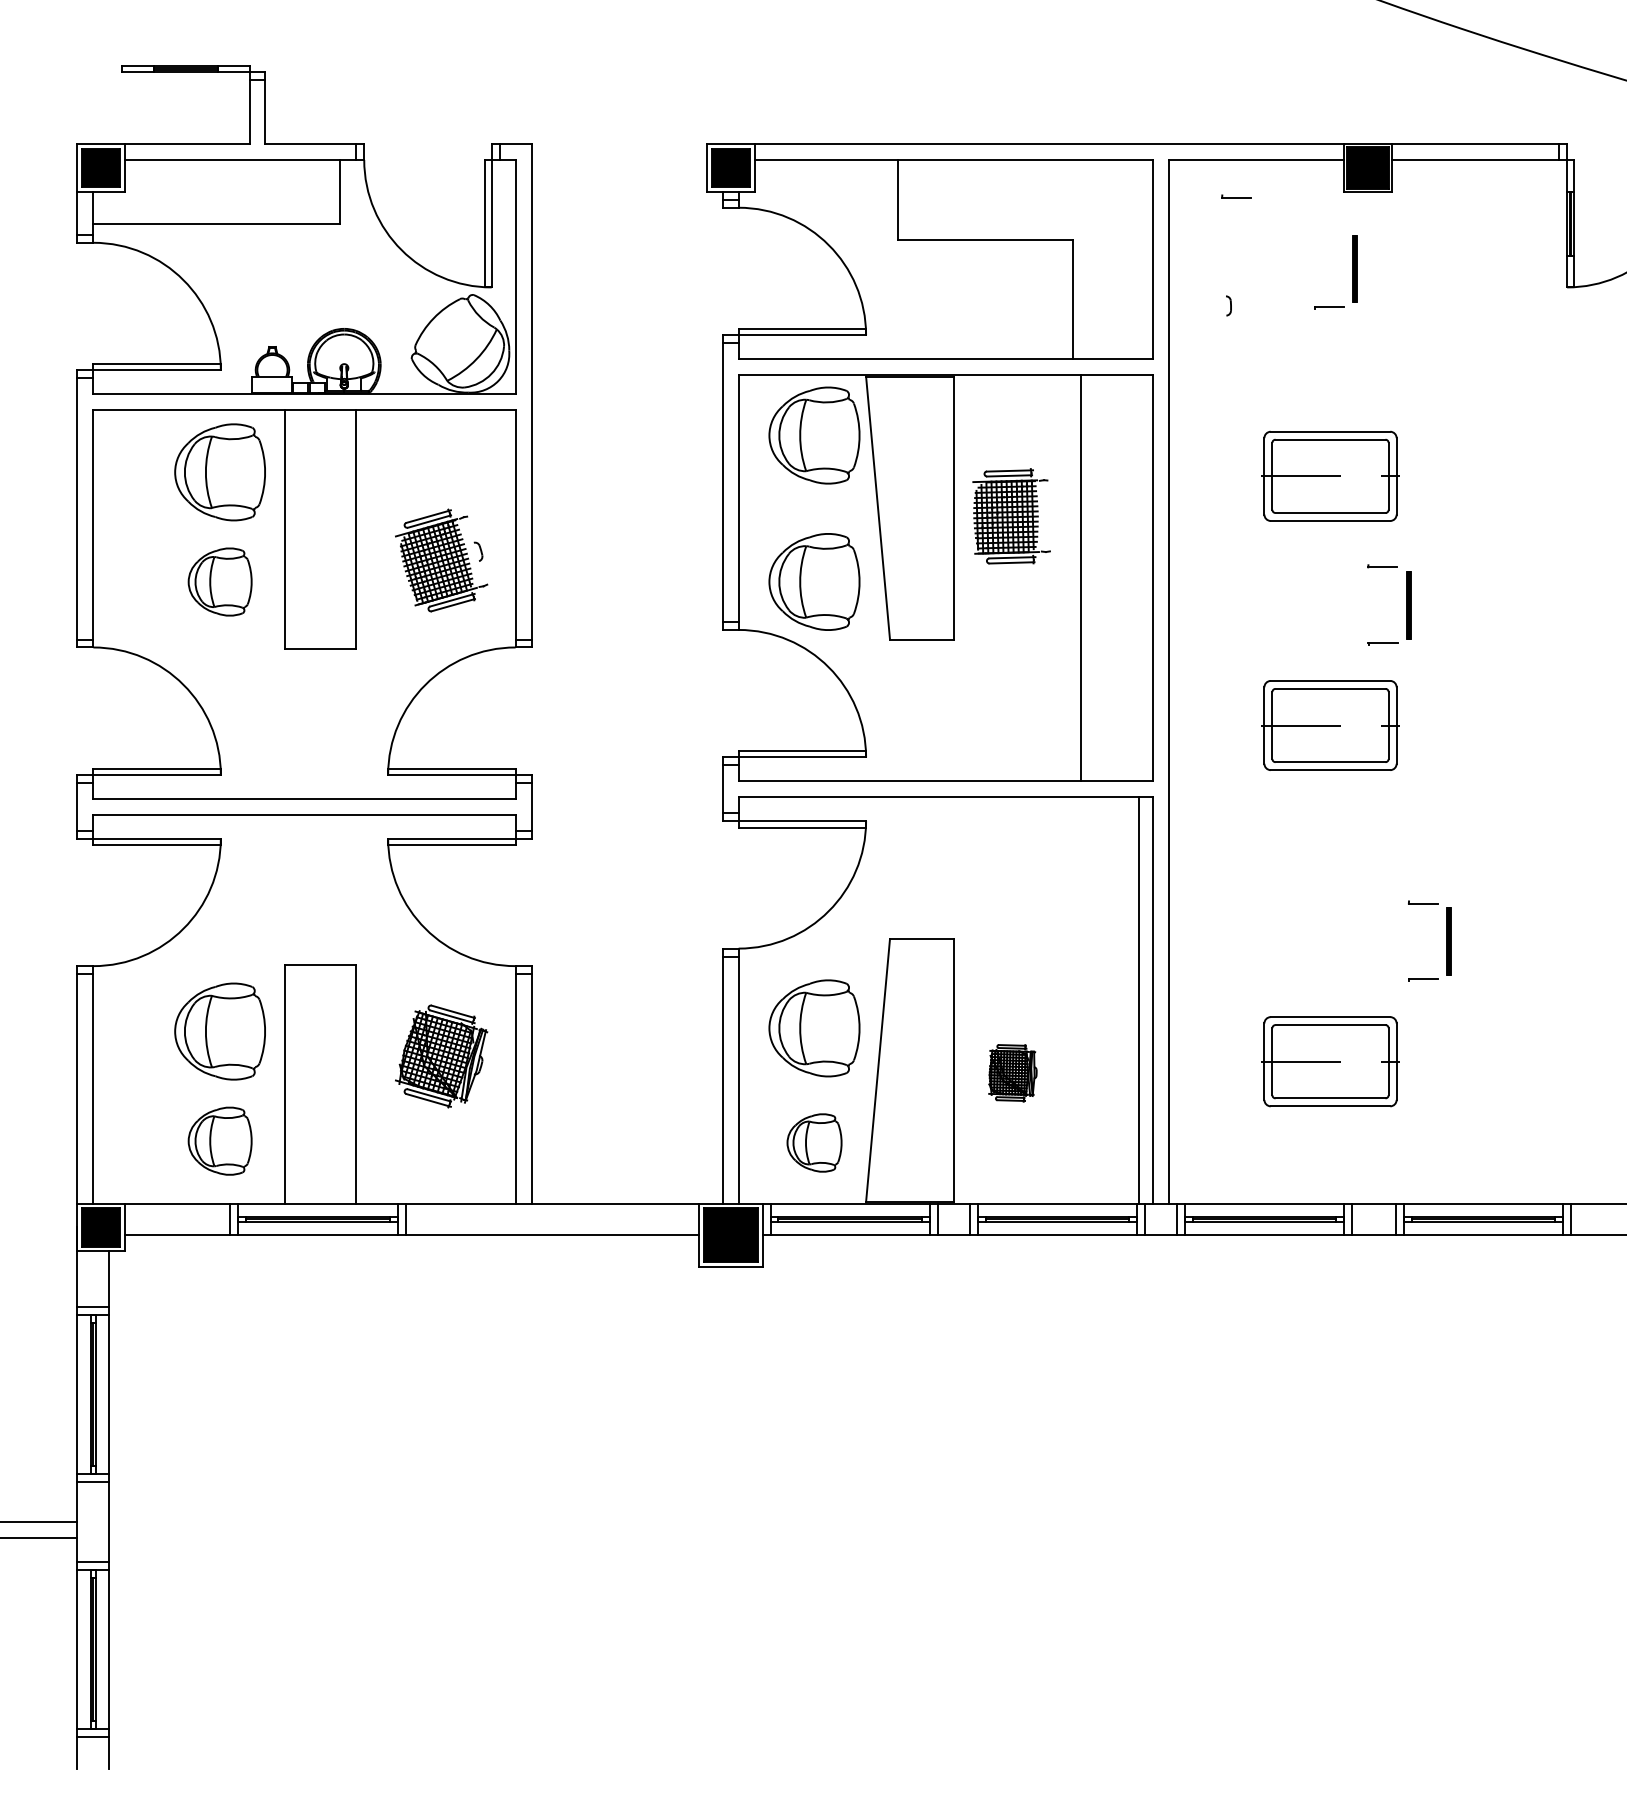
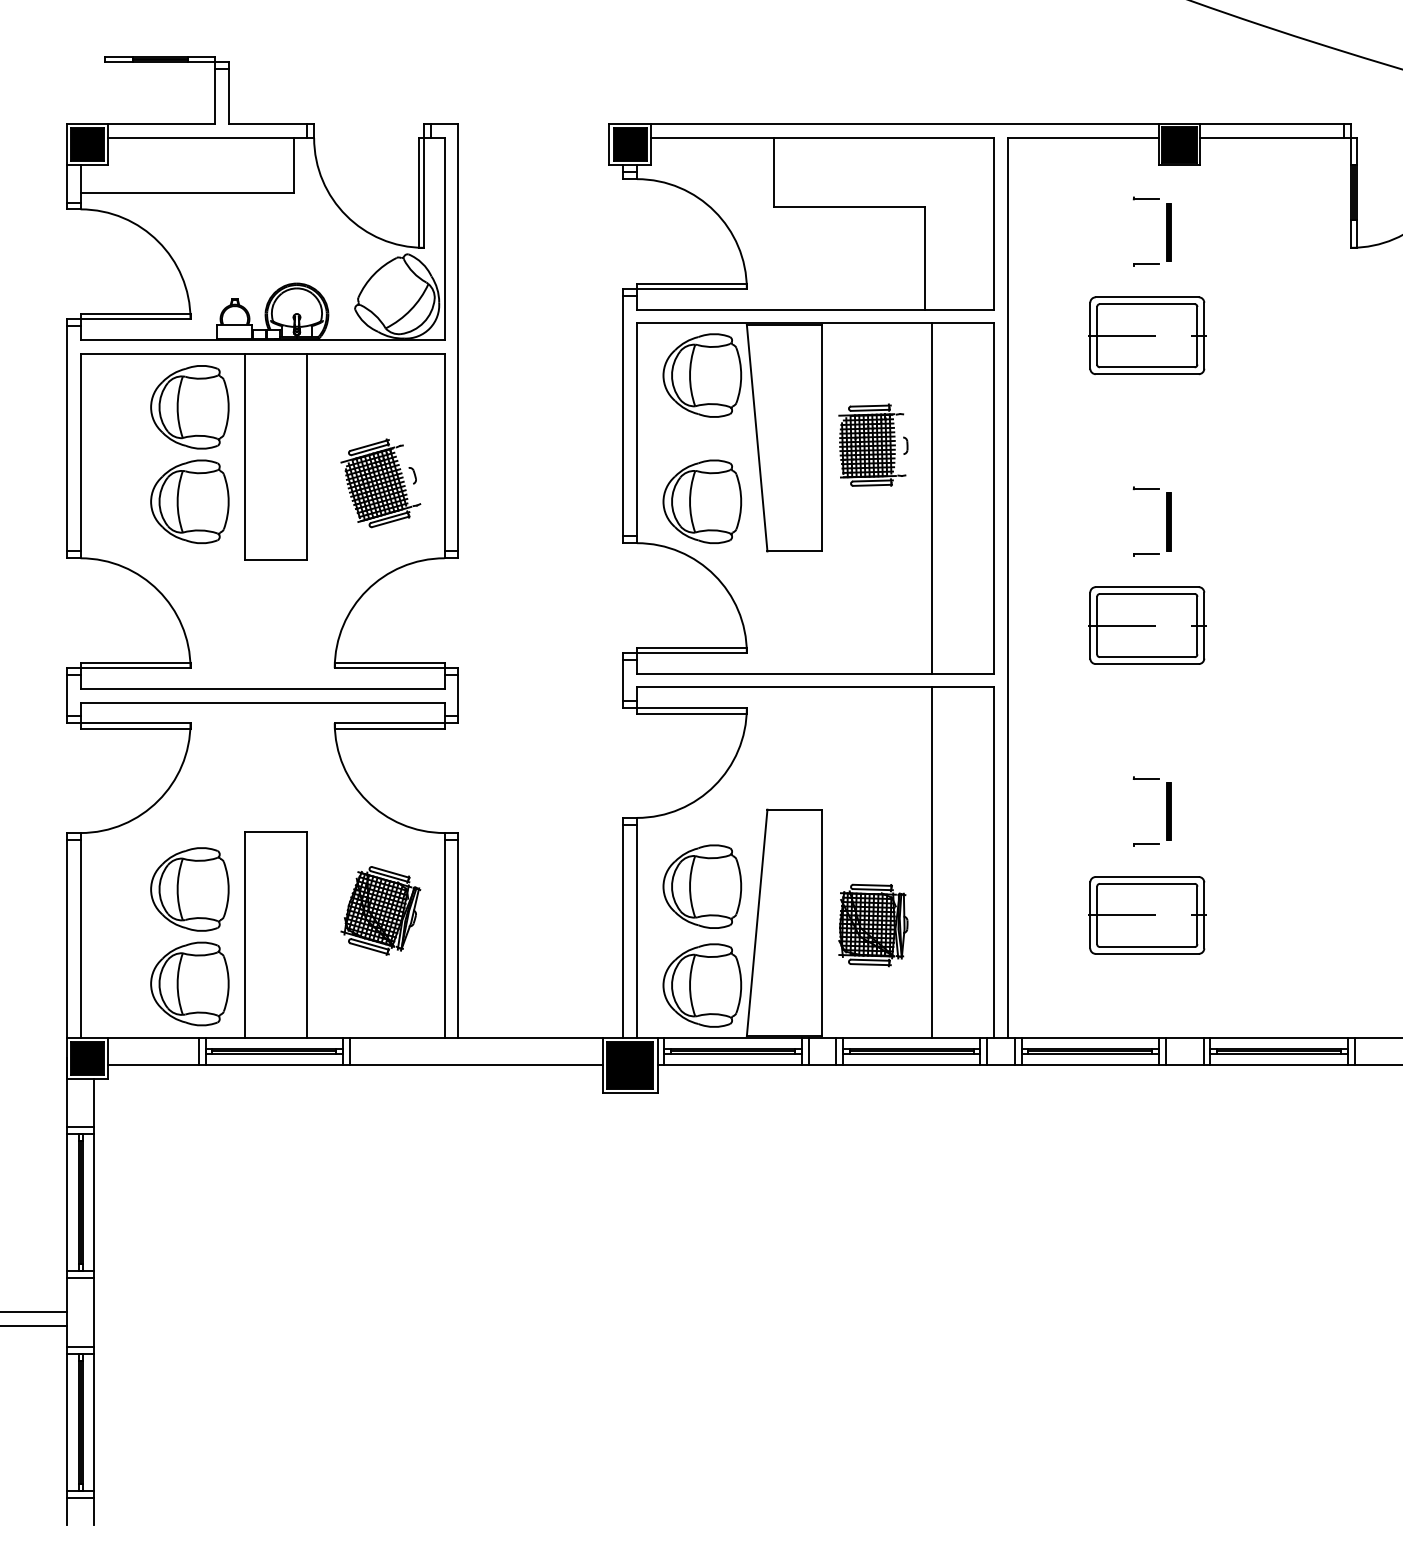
part: (1235, 196) -> (1145, 198), moved
part: (1228, 305) -> (905, 445), moved
part: (1330, 476) -> (1147, 335), moved
part: (219, 581) -> (189, 501), size x1.43
part: (1406, 604) -> (1166, 521), moved
part: (1446, 941) -> (1166, 811), moved
line: (1139, 1000) -> (932, 862), moved
part: (1012, 1073) -> (873, 925), size x1.67
part: (219, 1140) -> (189, 983), size x1.43
part: (814, 1142) -> (702, 985), size x1.67

